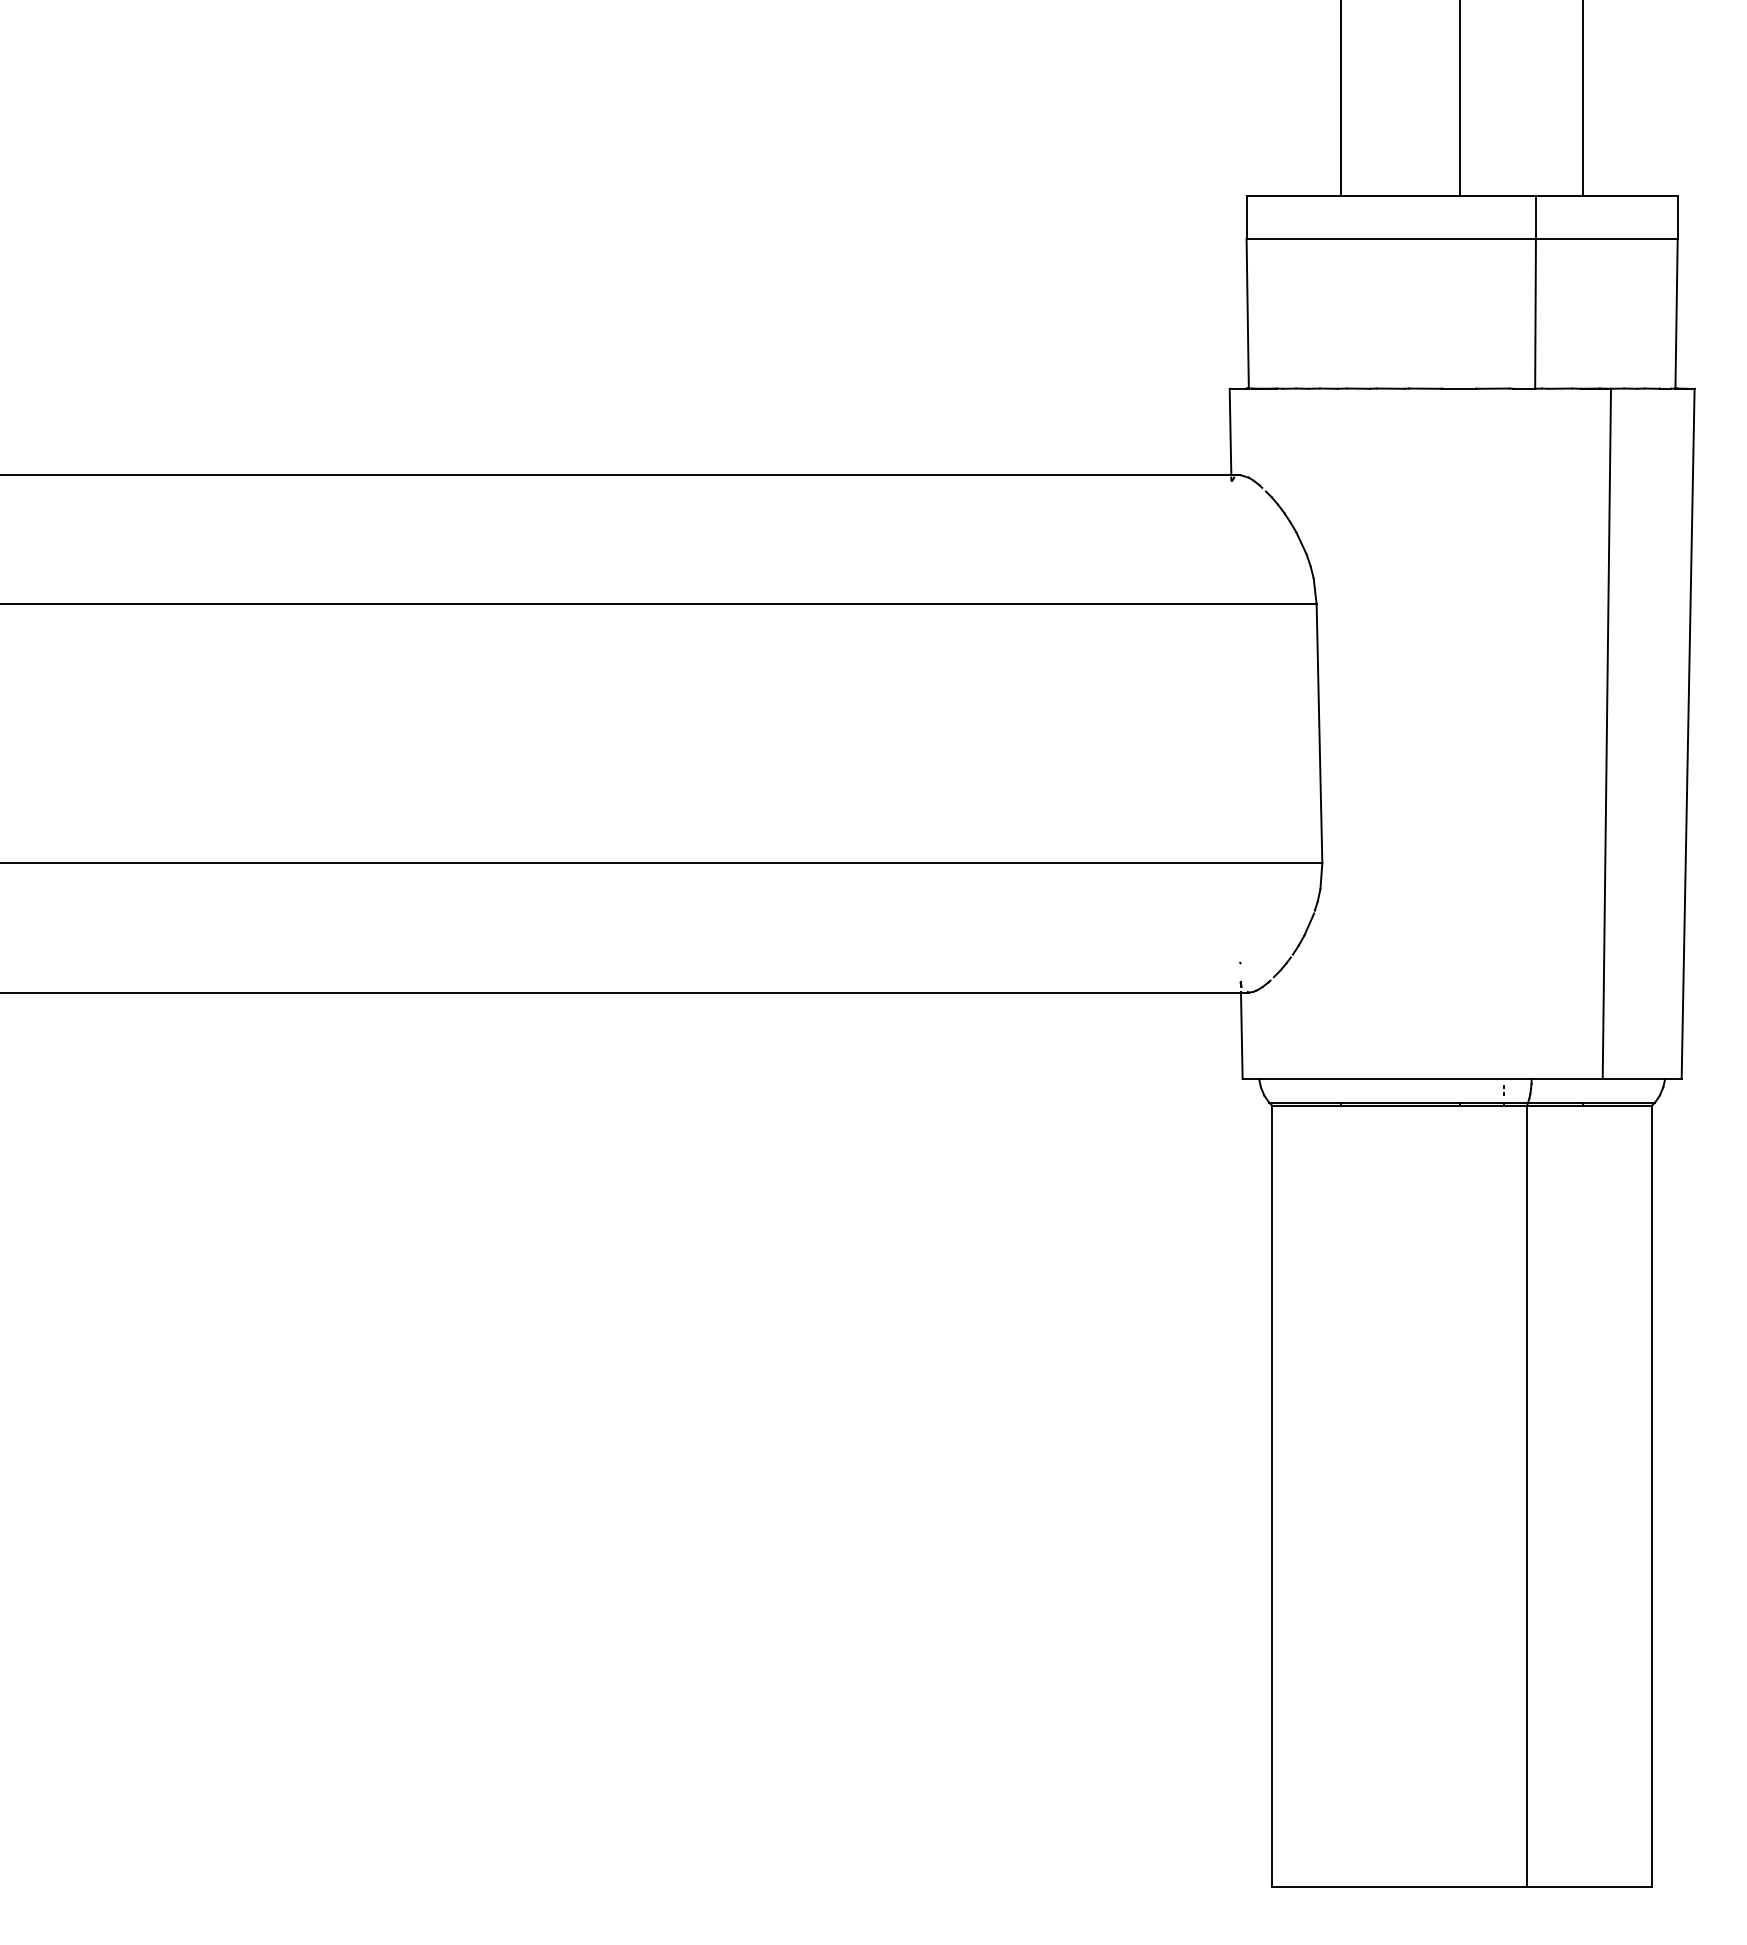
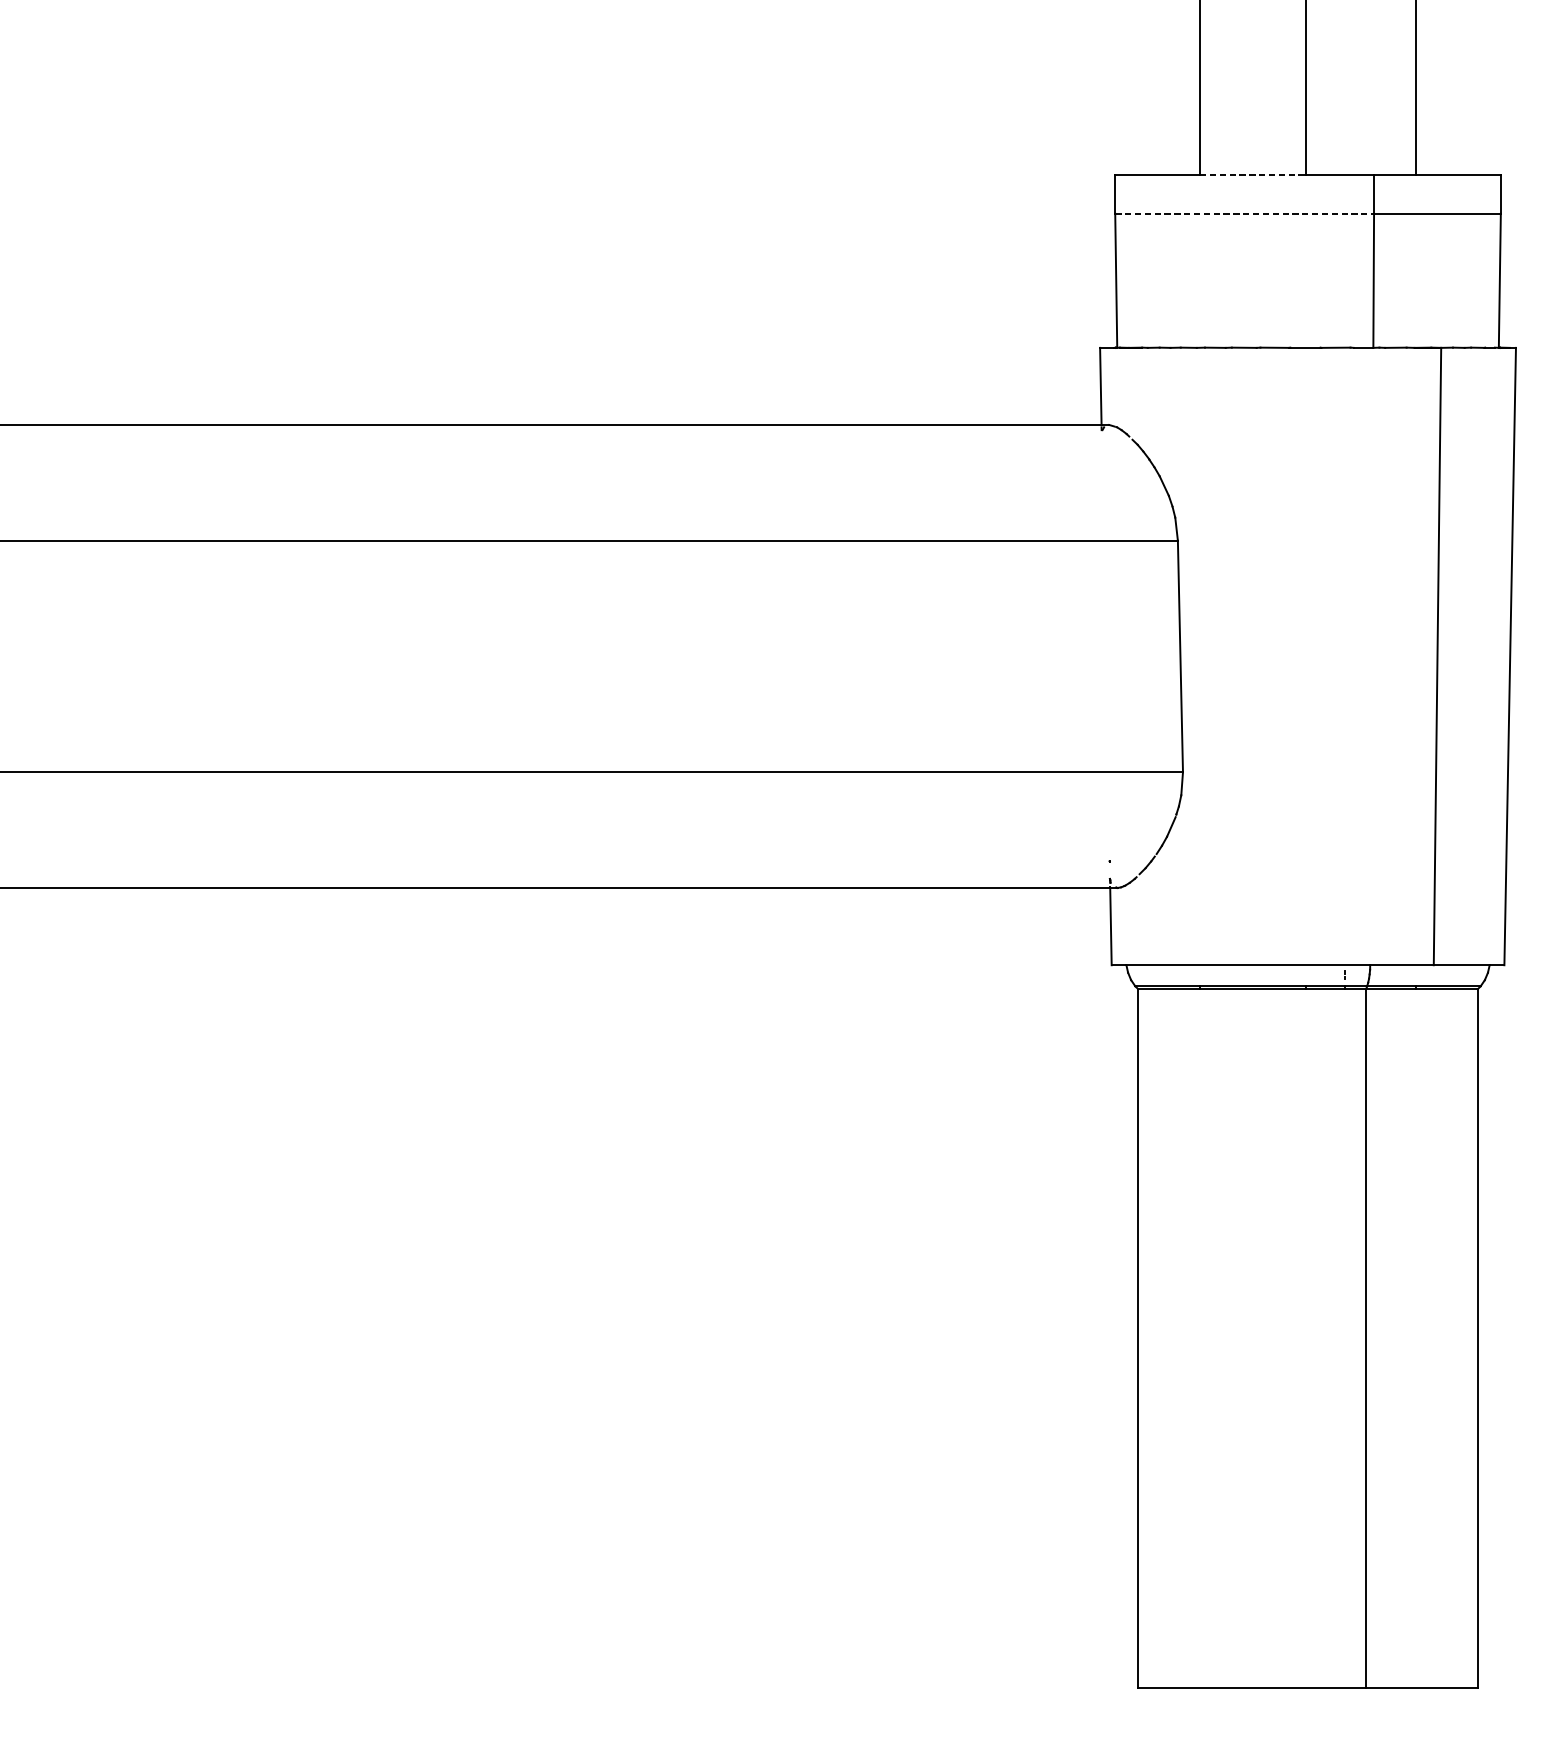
line: (1400, 195) -> (1252, 174), solid -> dashed
line: (1391, 238) -> (1244, 213), solid -> dashed

